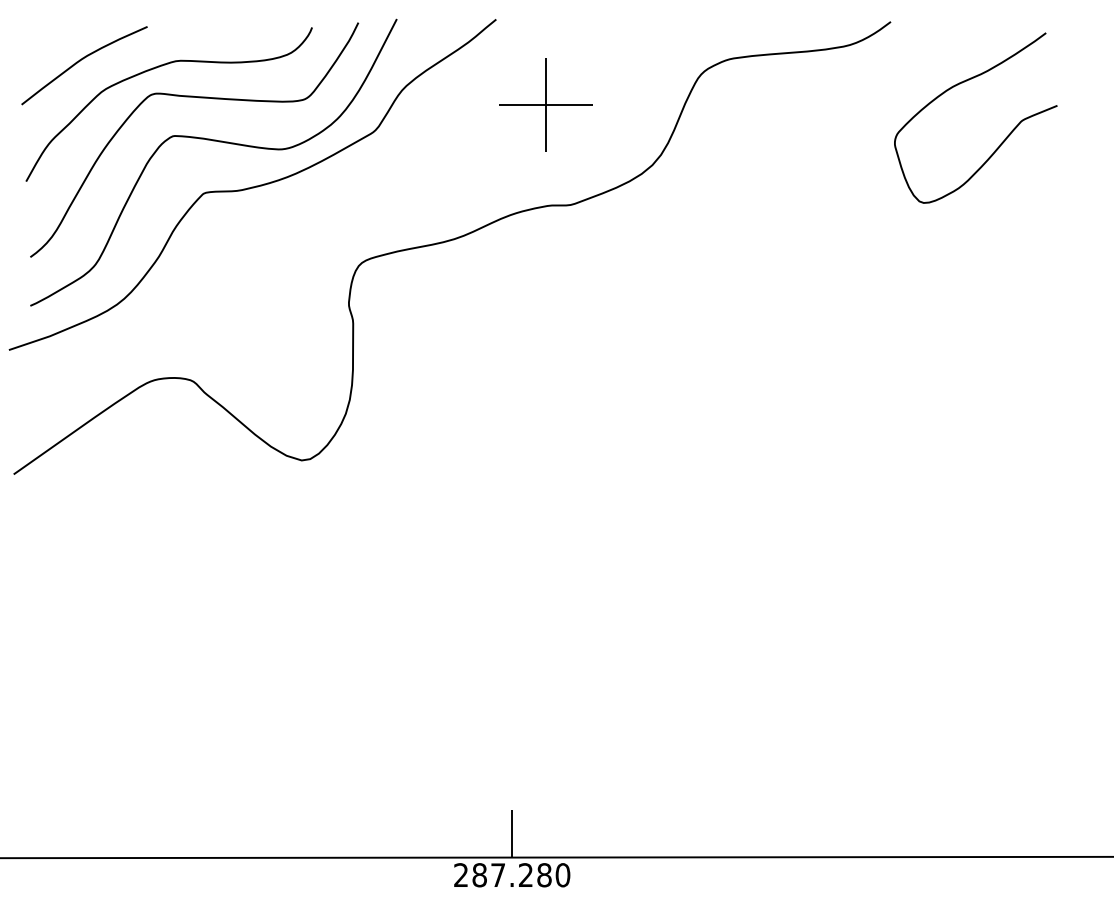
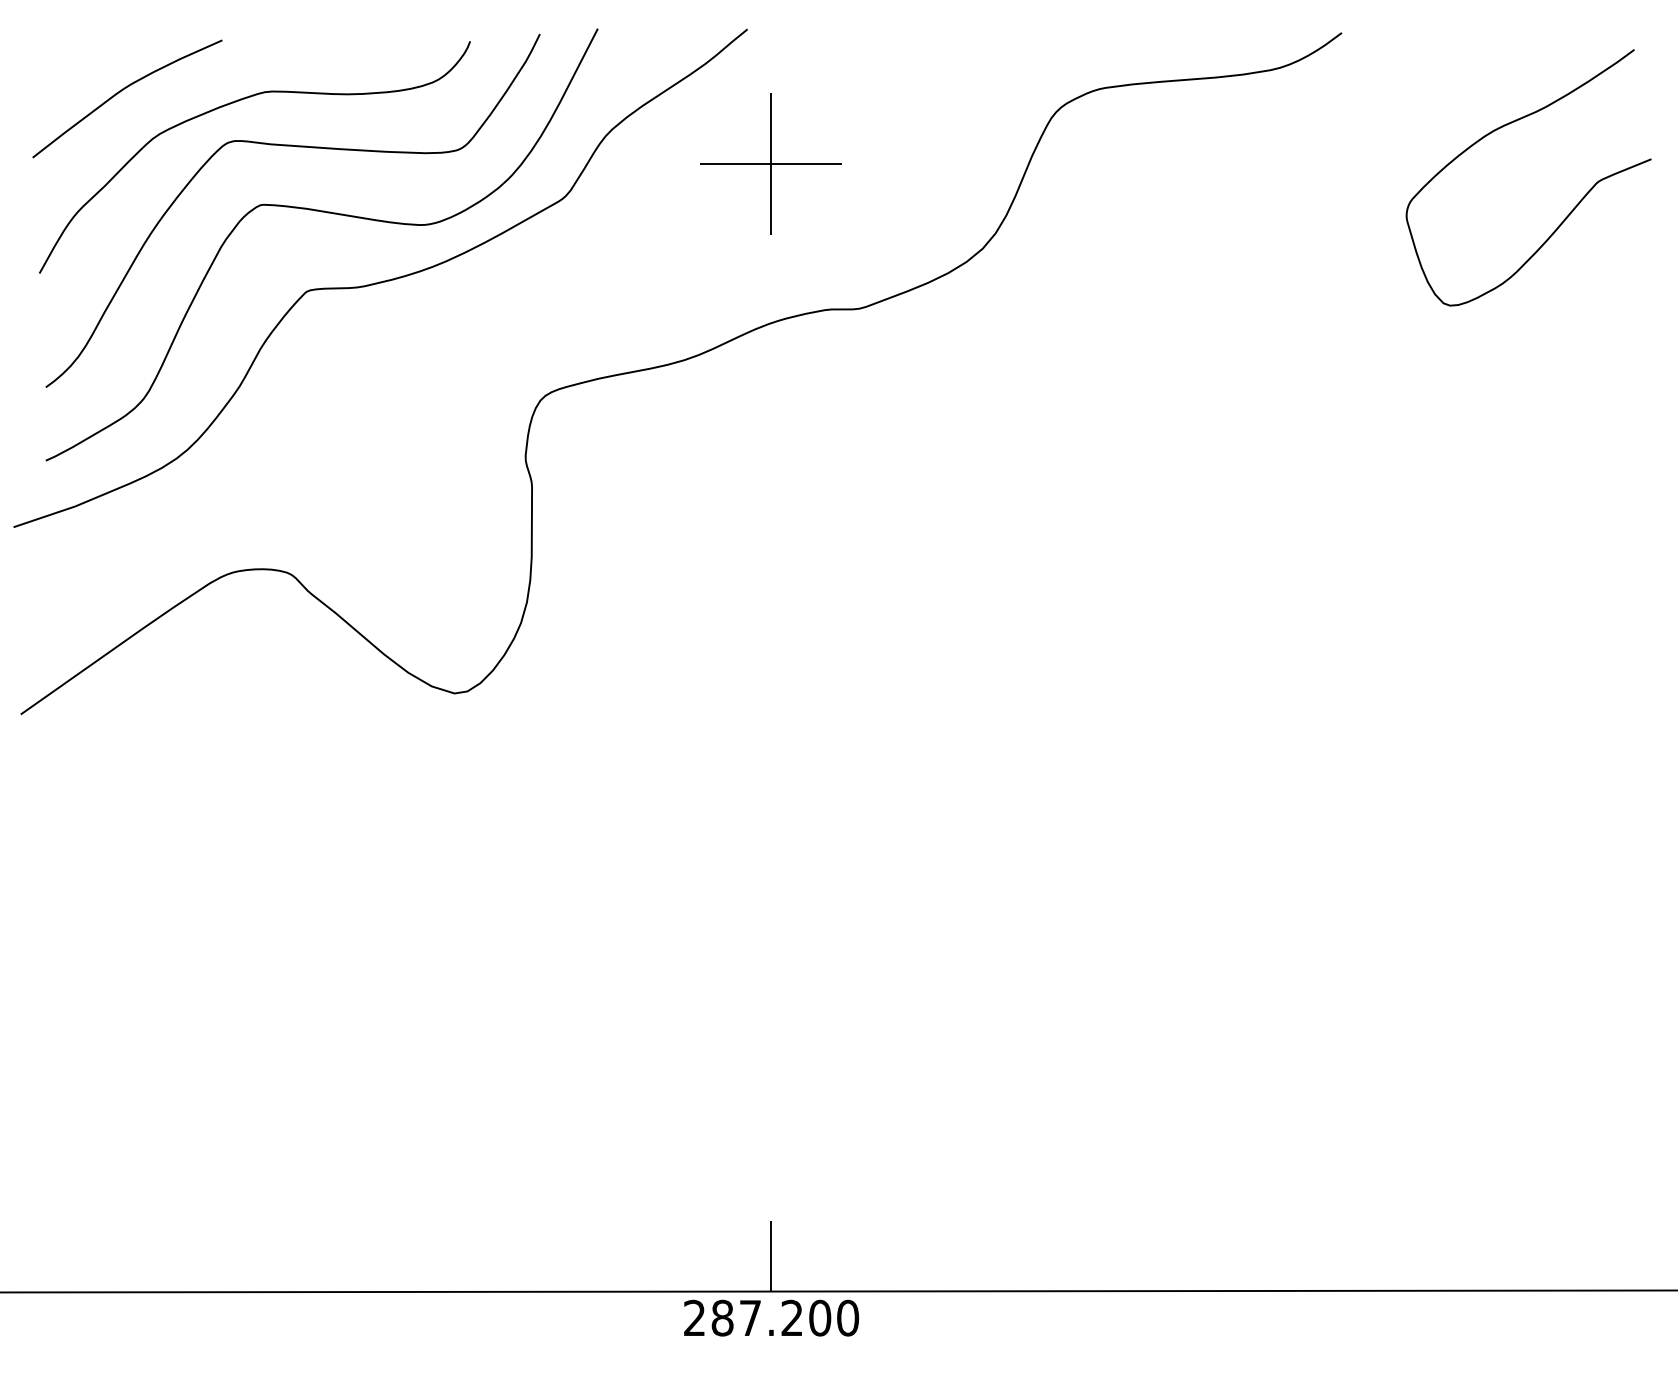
part: (545, 104) -> (770, 163), moved
curve: (1005, 137) -> (1573, 207), moved
text: (544, 875) -> (820, 1318), 287.280 -> 287.200

